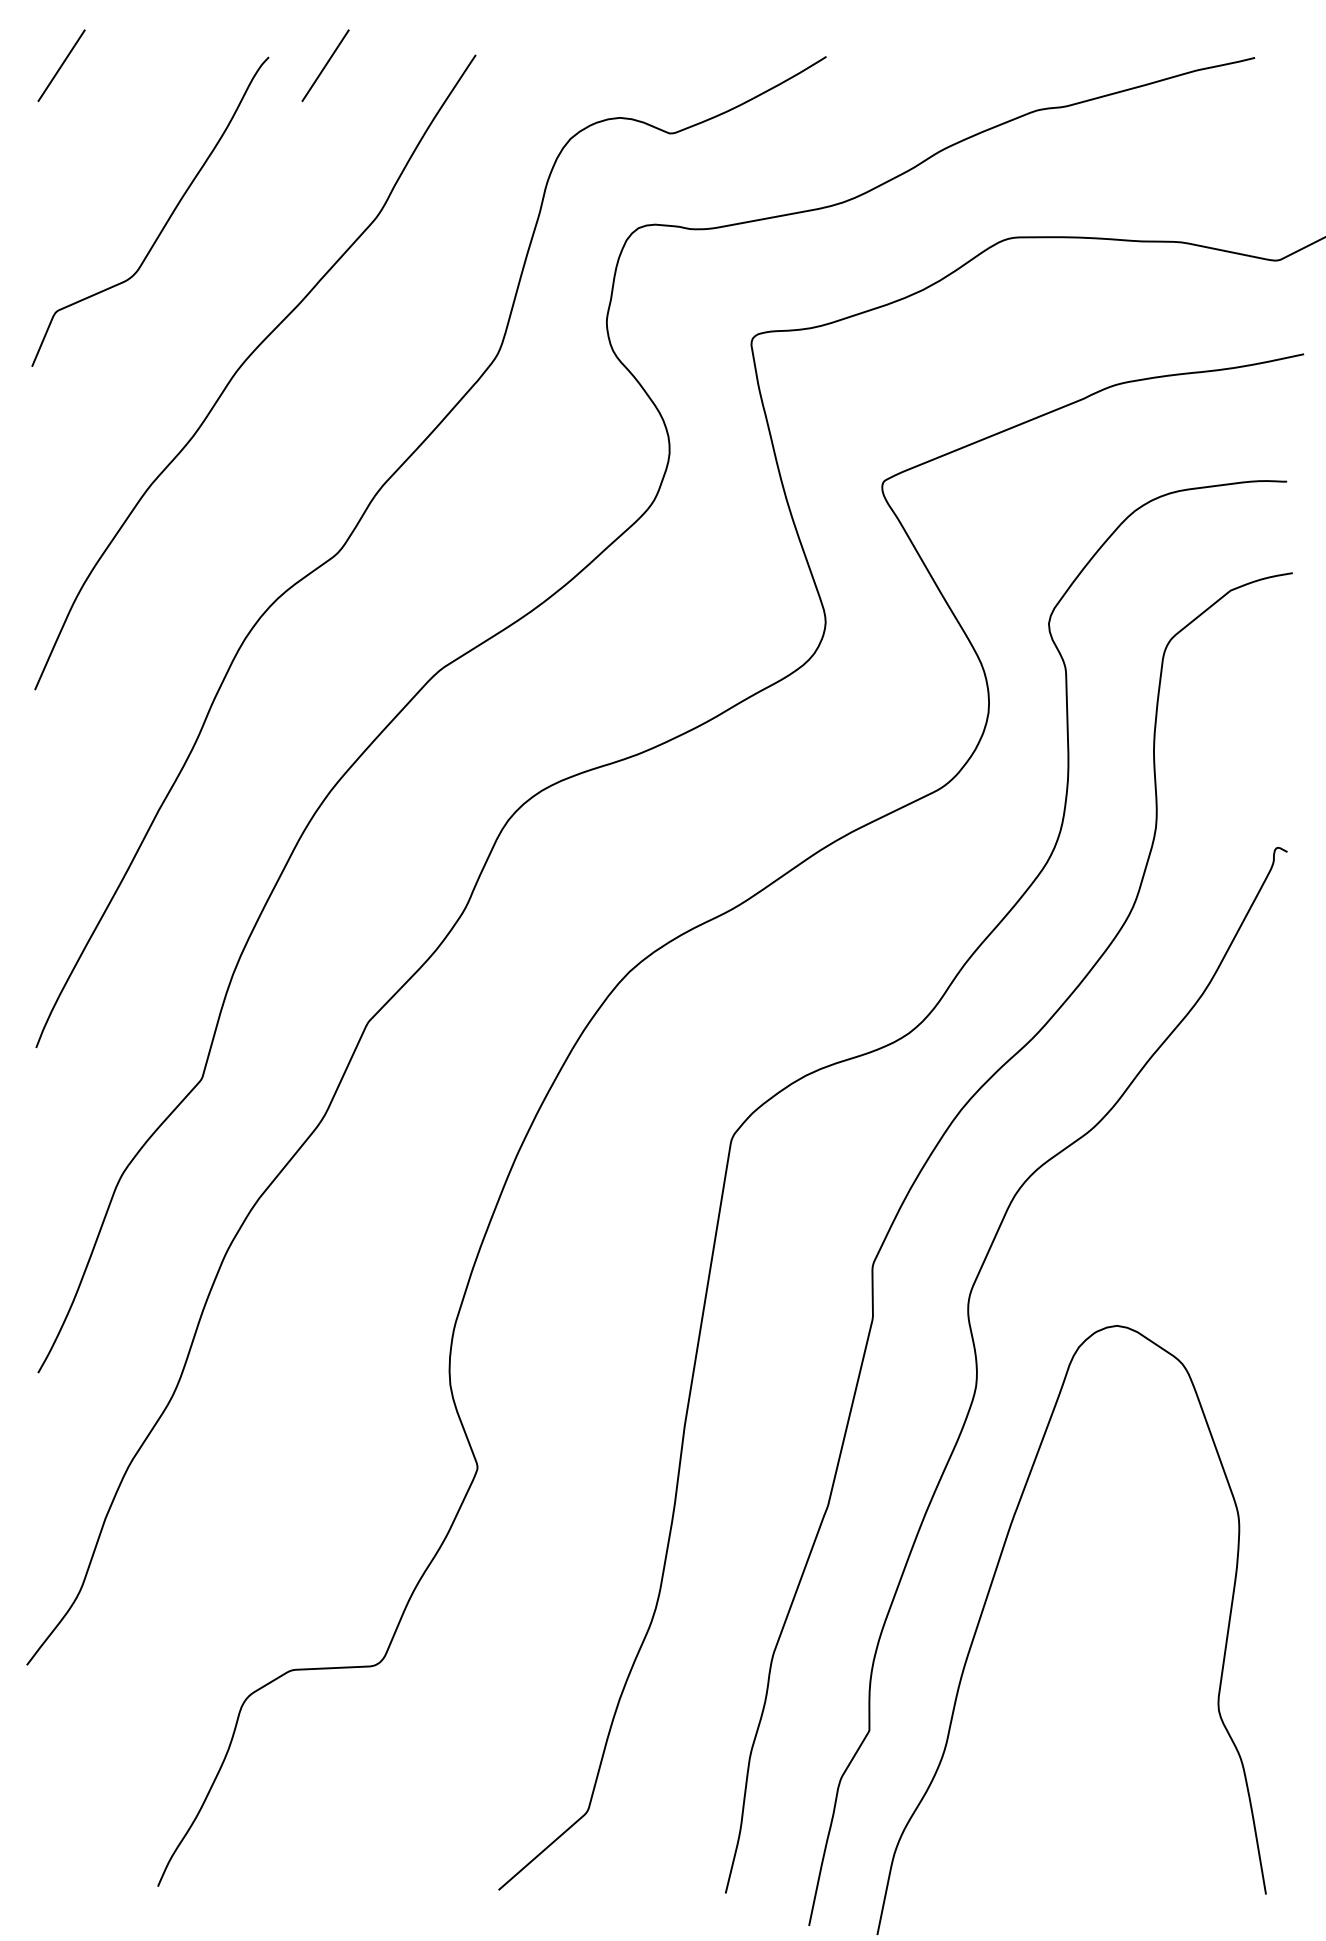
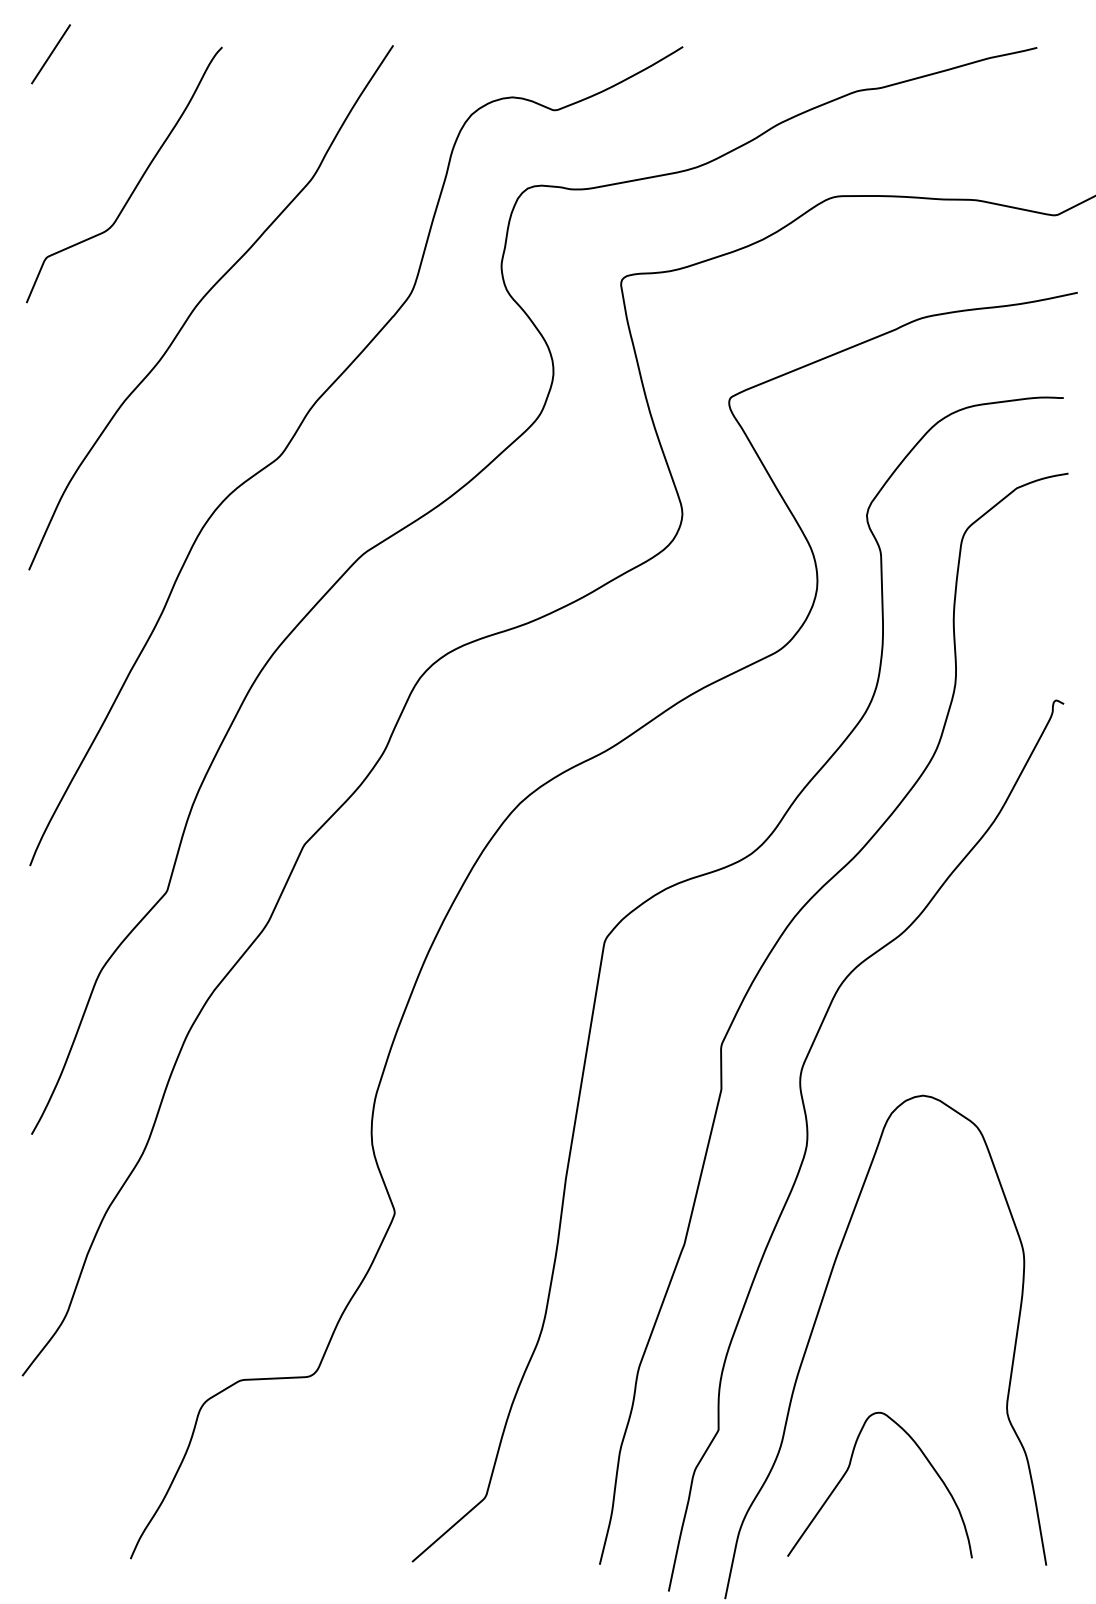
line: (325, 65) -> (269, 54), removed
curve: (1026, 1778) -> (848, 1469), added

